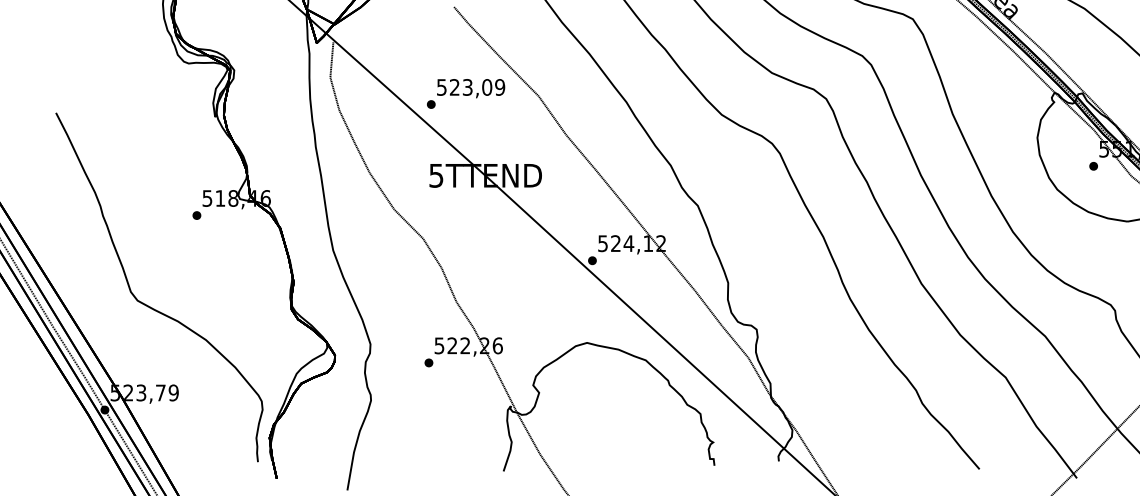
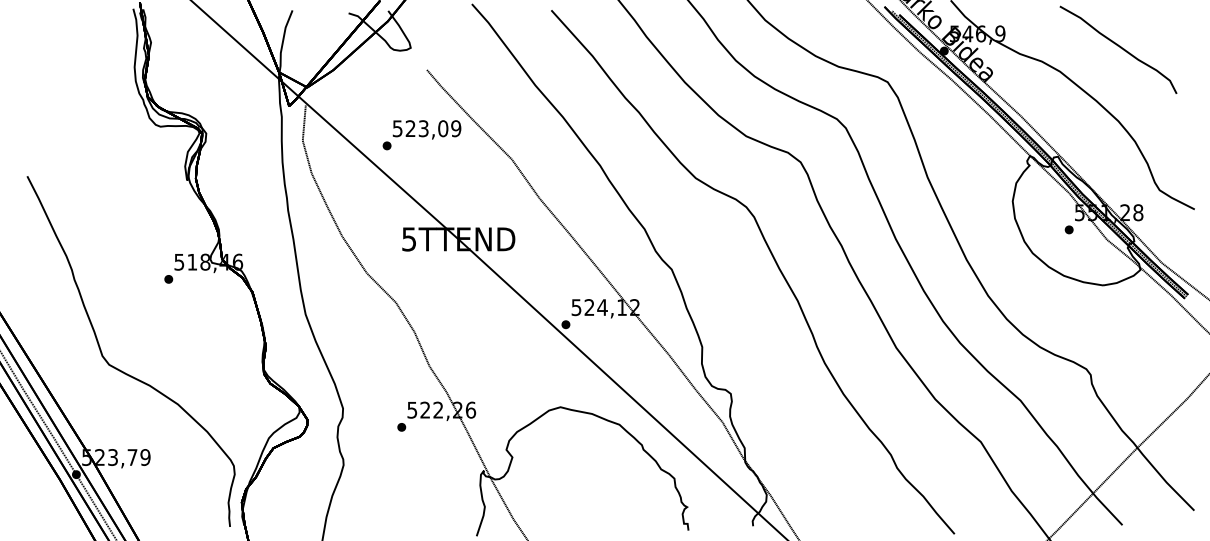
text: (465, 94) -> (421, 135), moved

